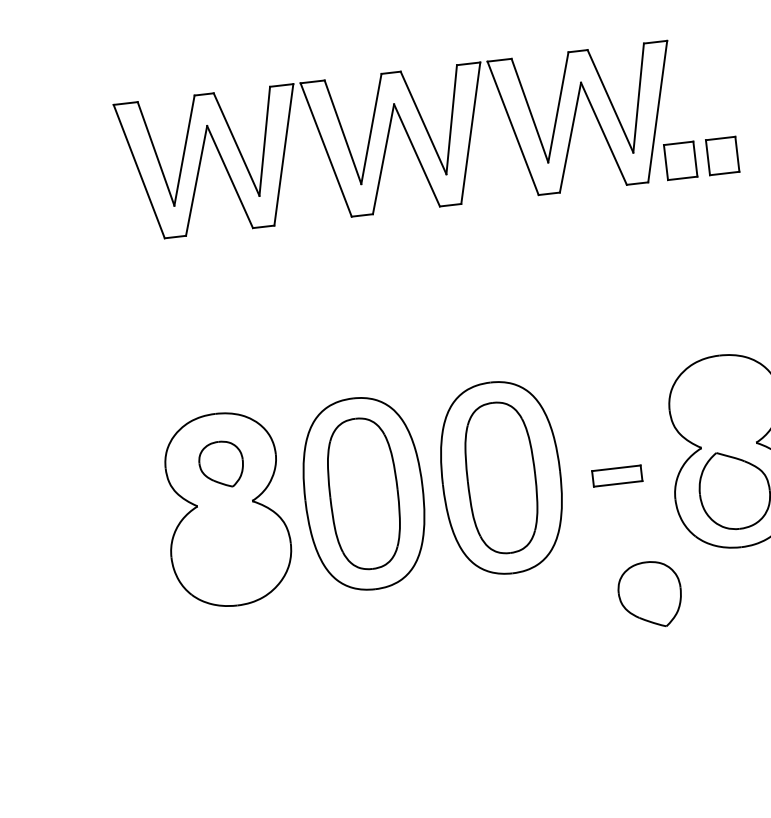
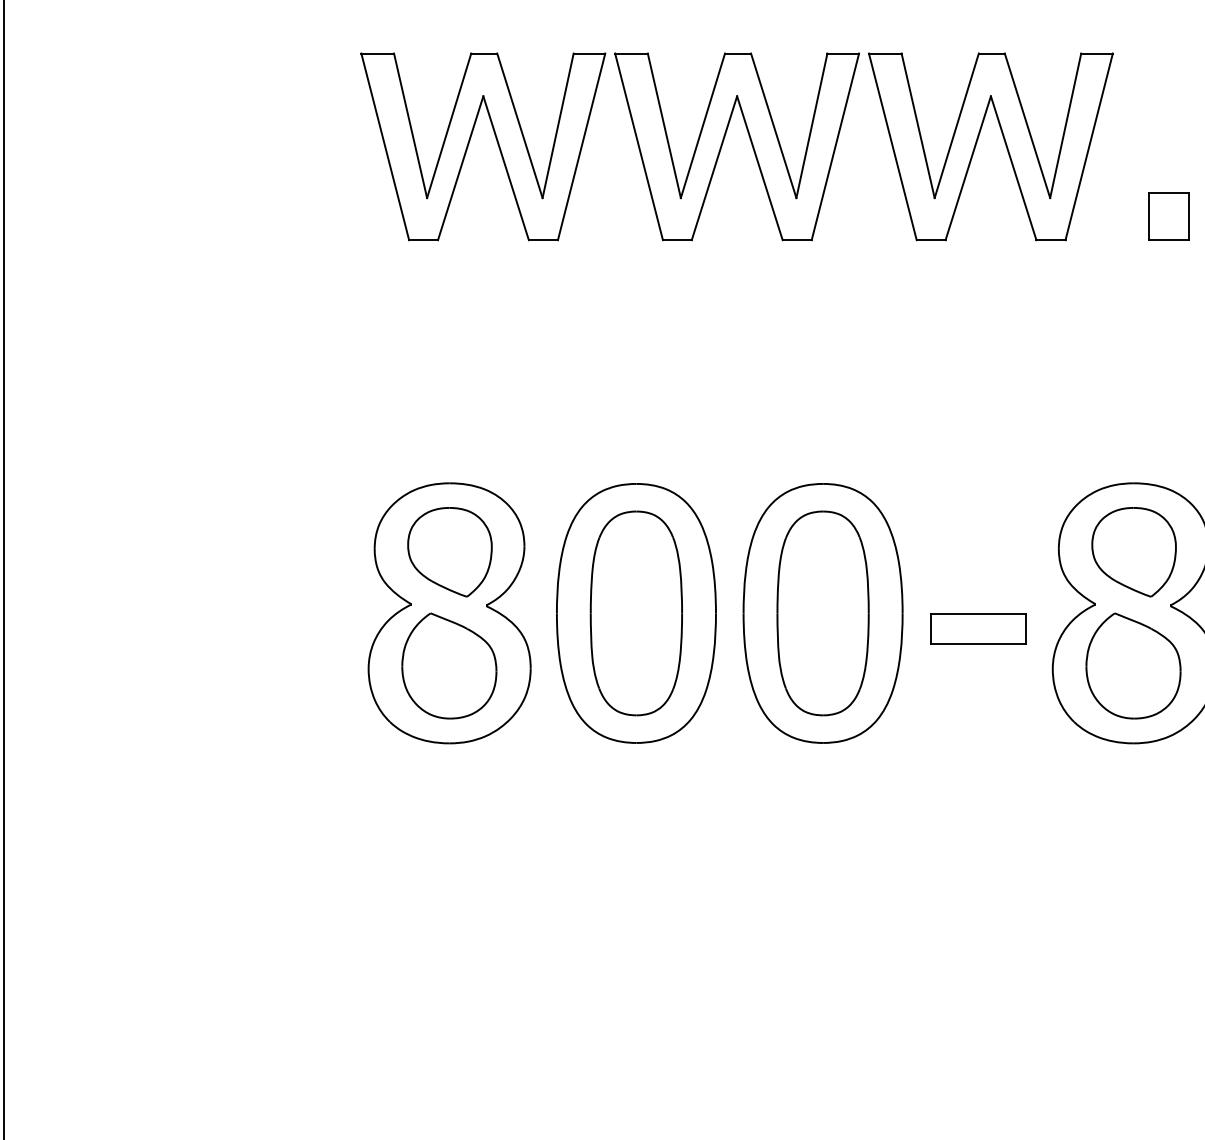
part: (680, 160) -> (1111, 216), removed
part: (221, 464) -> (449, 552), size x1.43
part: (617, 475) -> (978, 628), size x1.43
part: (230, 548) -> (449, 665), added
part: (649, 595) -> (1133, 552), moved

